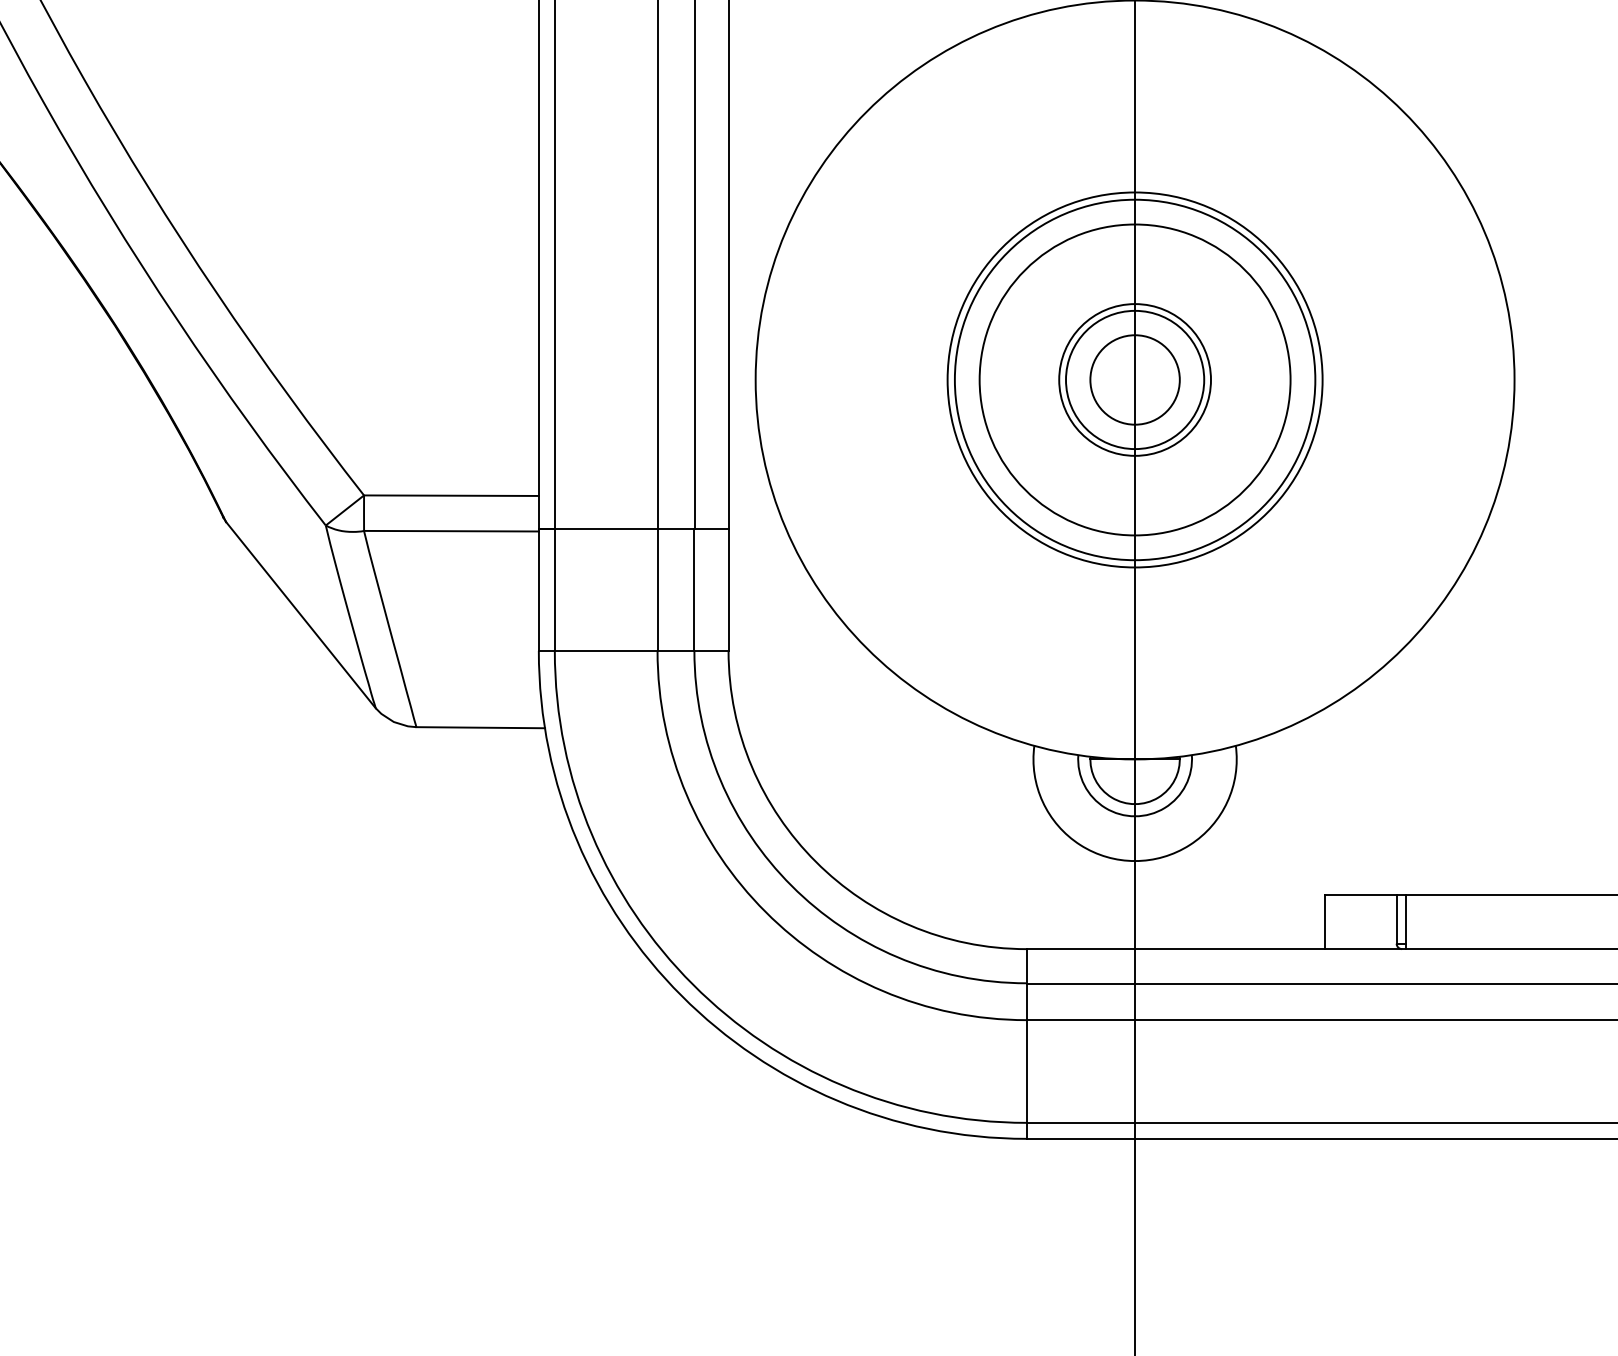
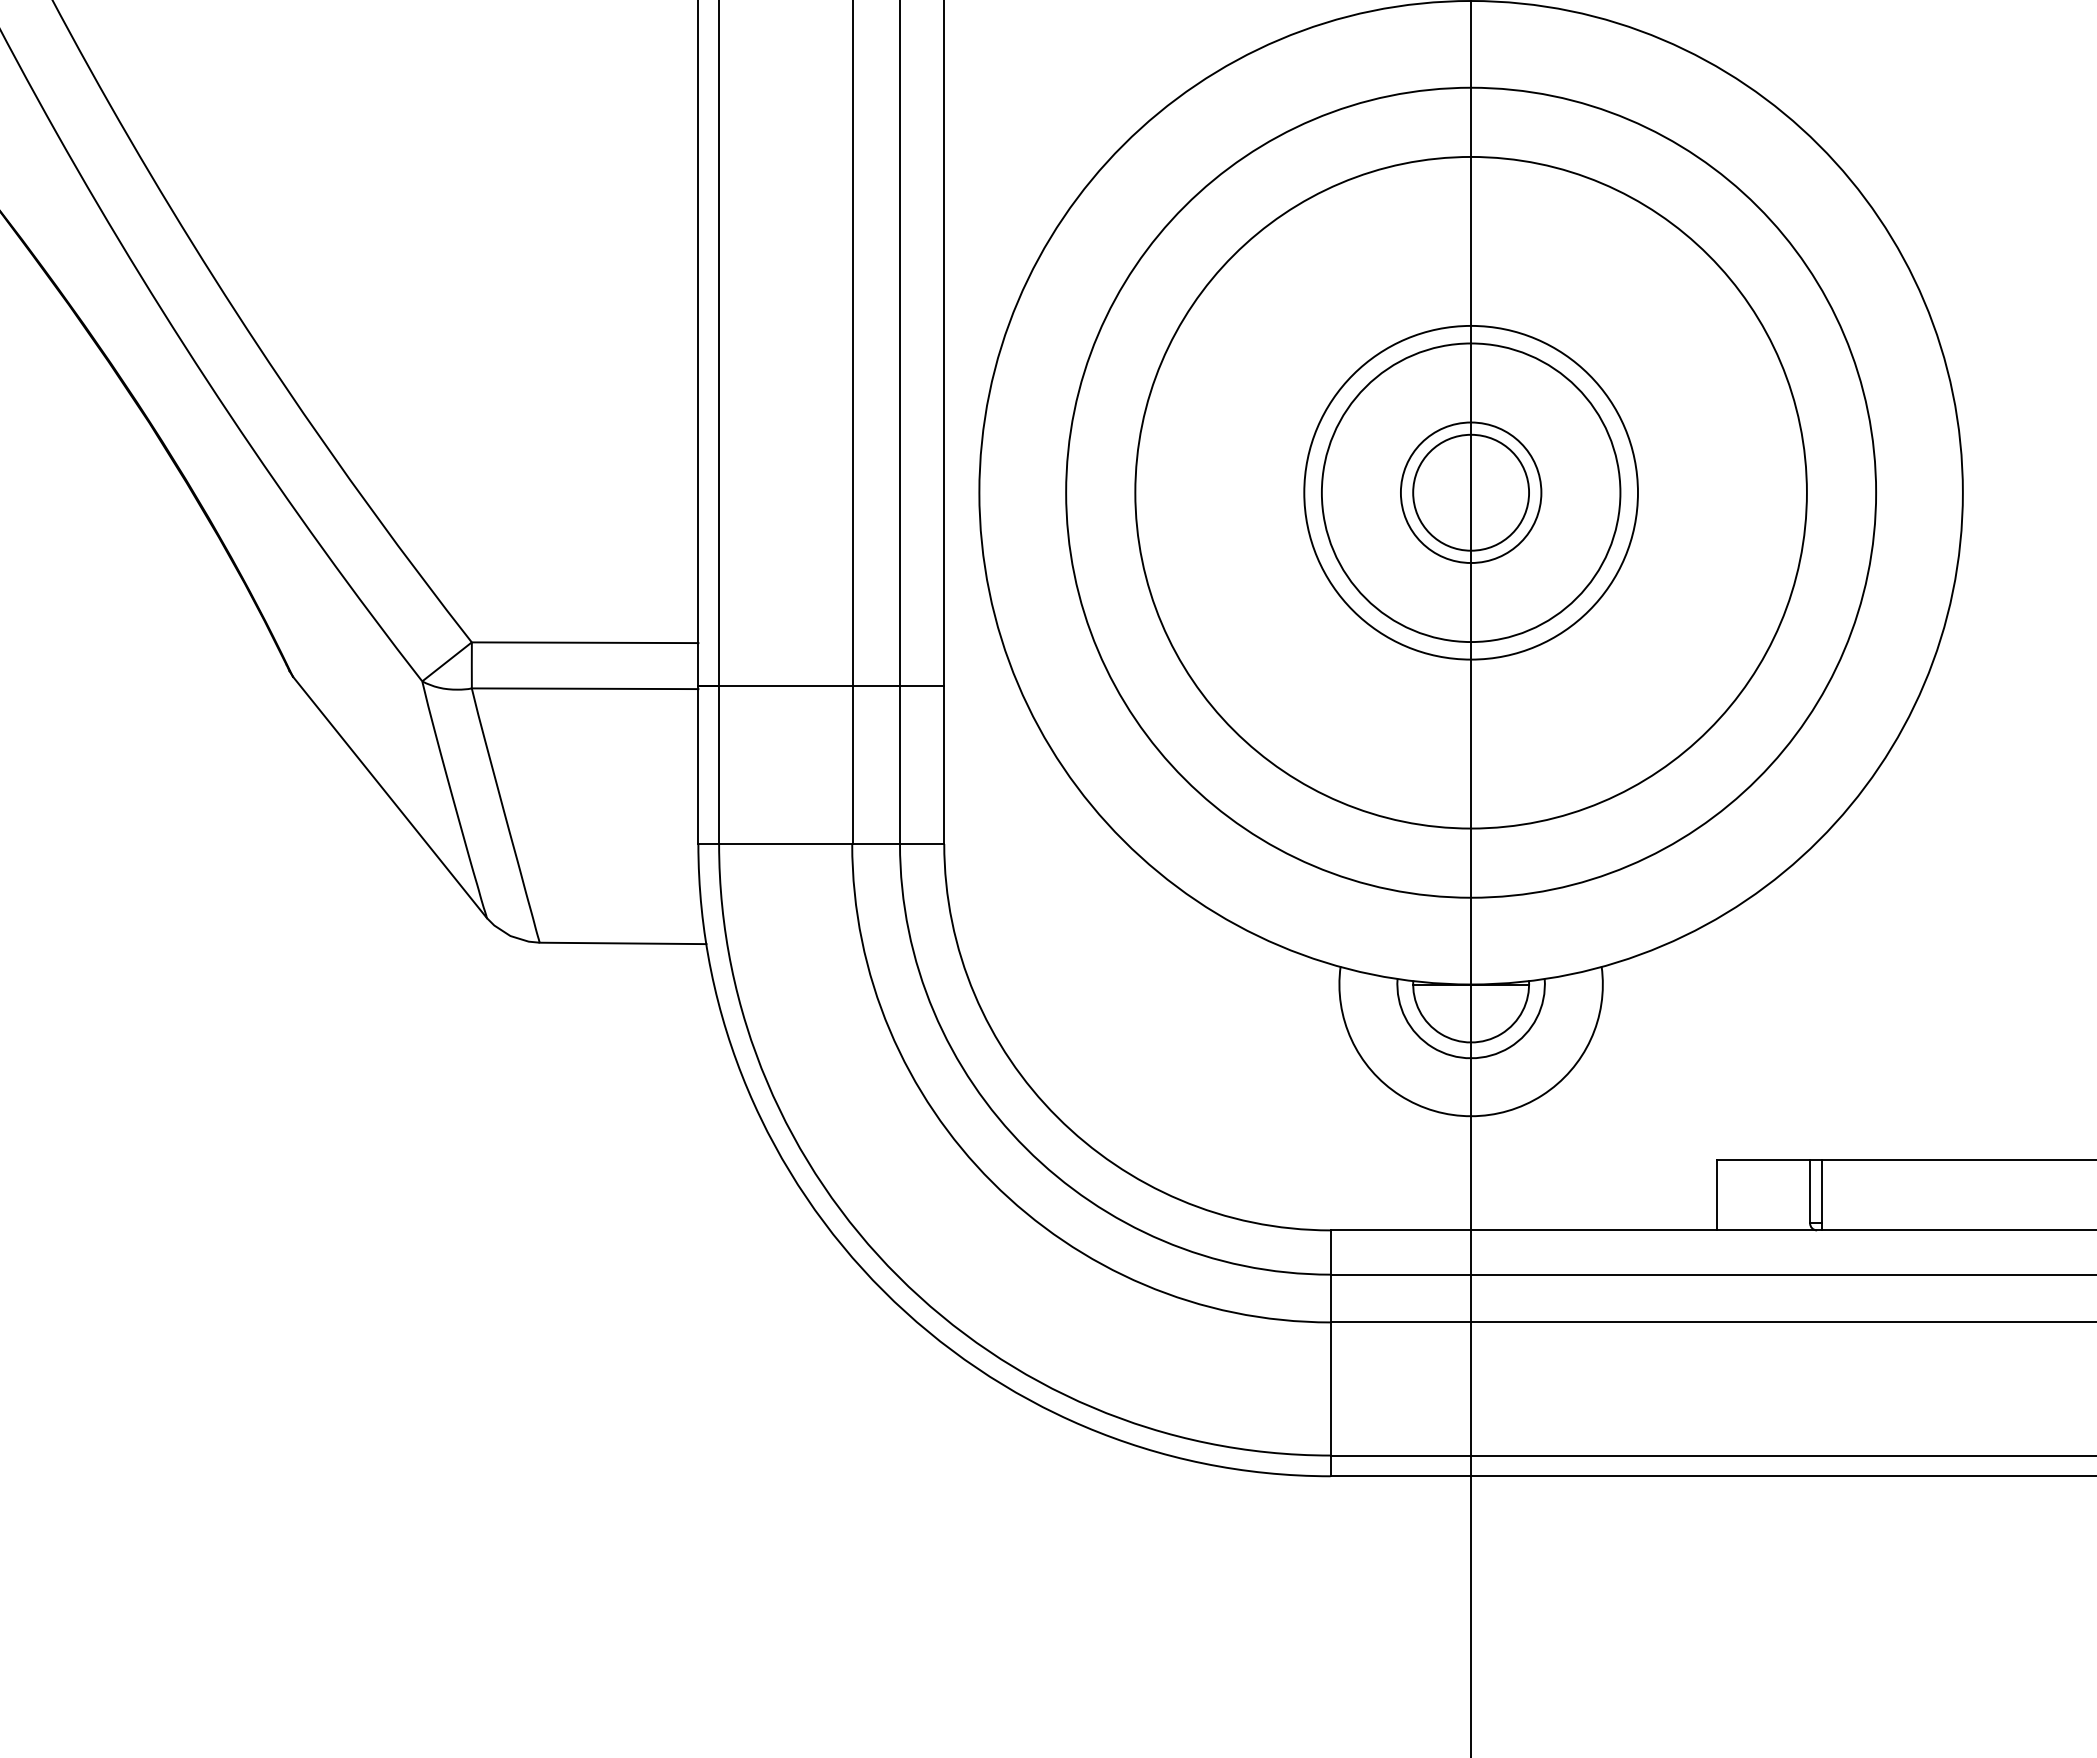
circle: (1134, 379) -> (1470, 492), size x0.71
circle: (1134, 379) -> (1470, 492), size x0.71
circle: (1134, 379) -> (1470, 492), size x1.67
circle: (1134, 379) -> (1470, 492), size x1.67
circle: (1135, 379) -> (1471, 492), size x1.67

